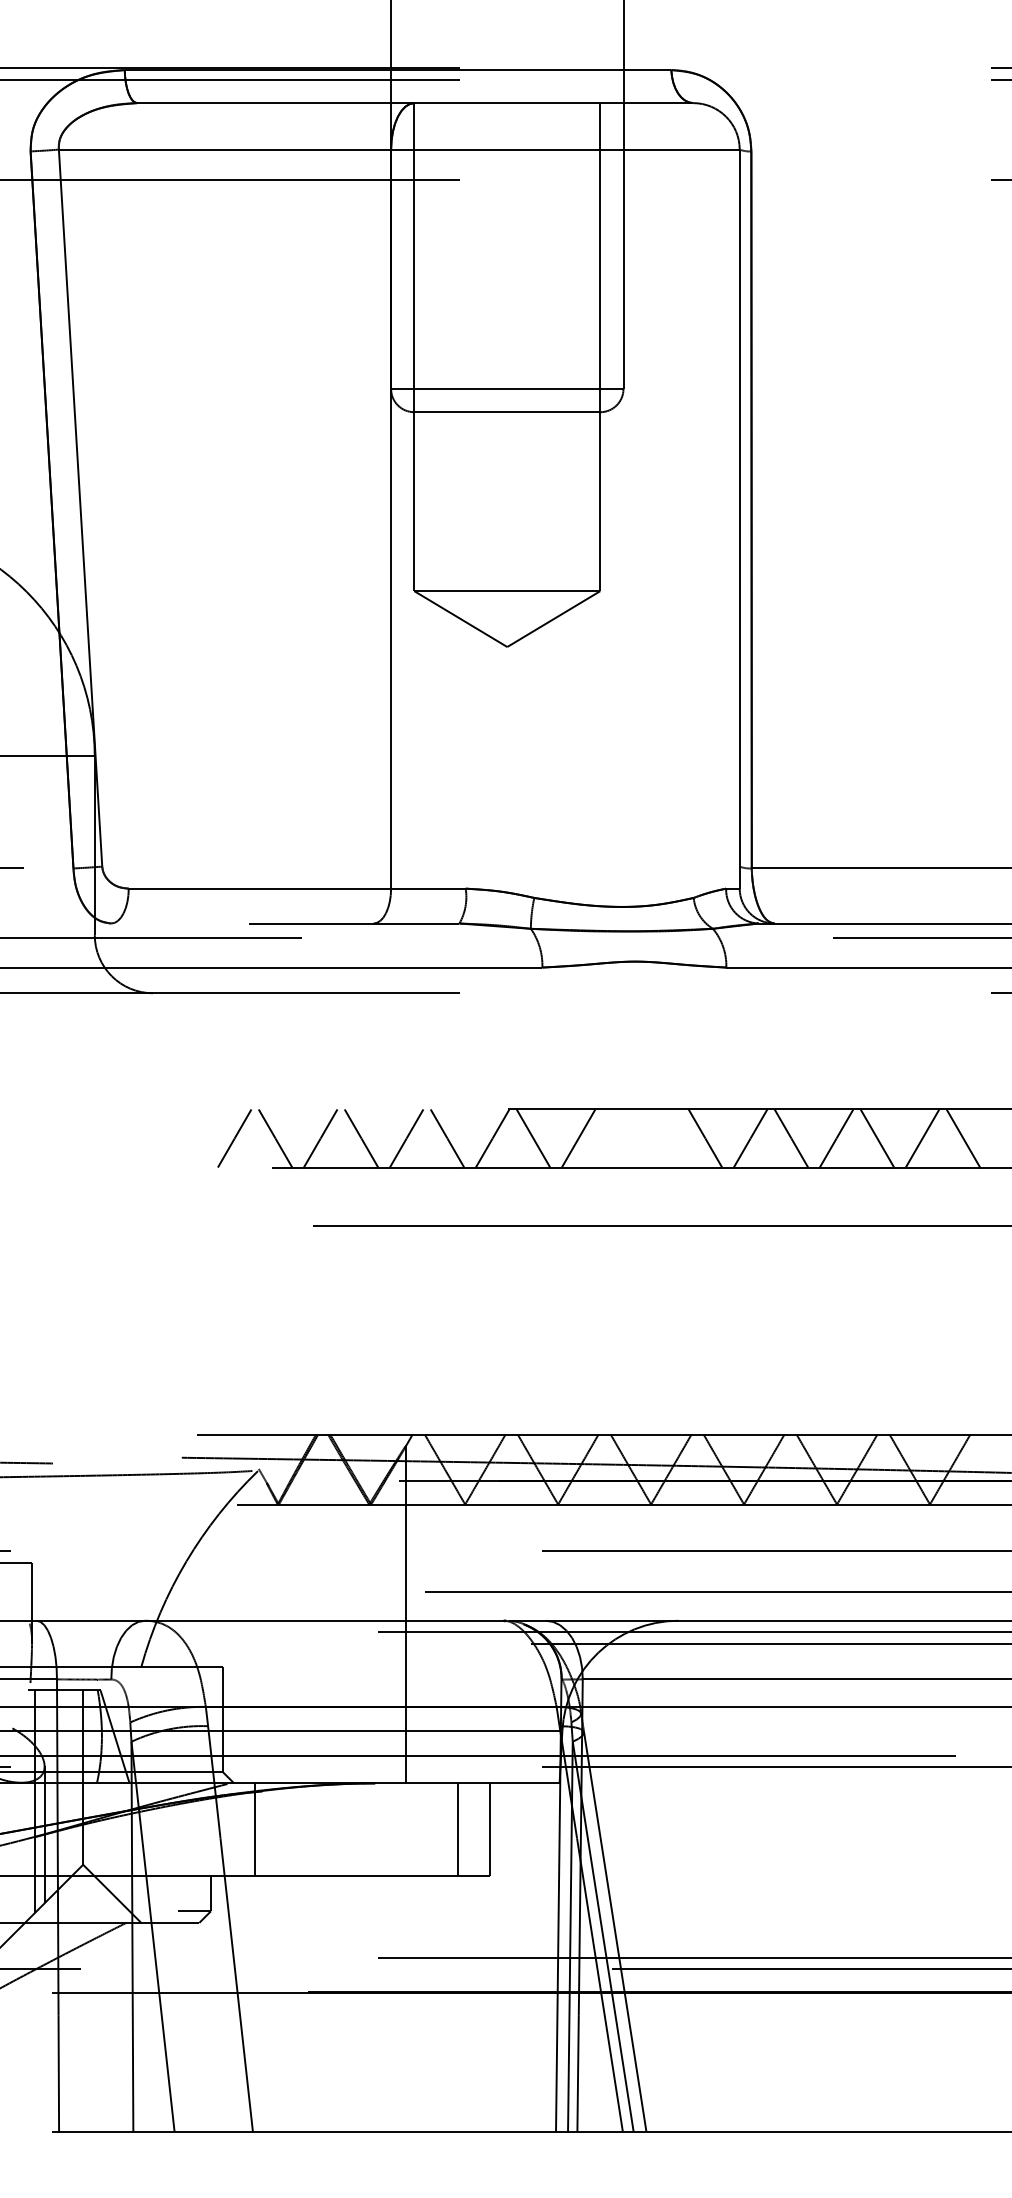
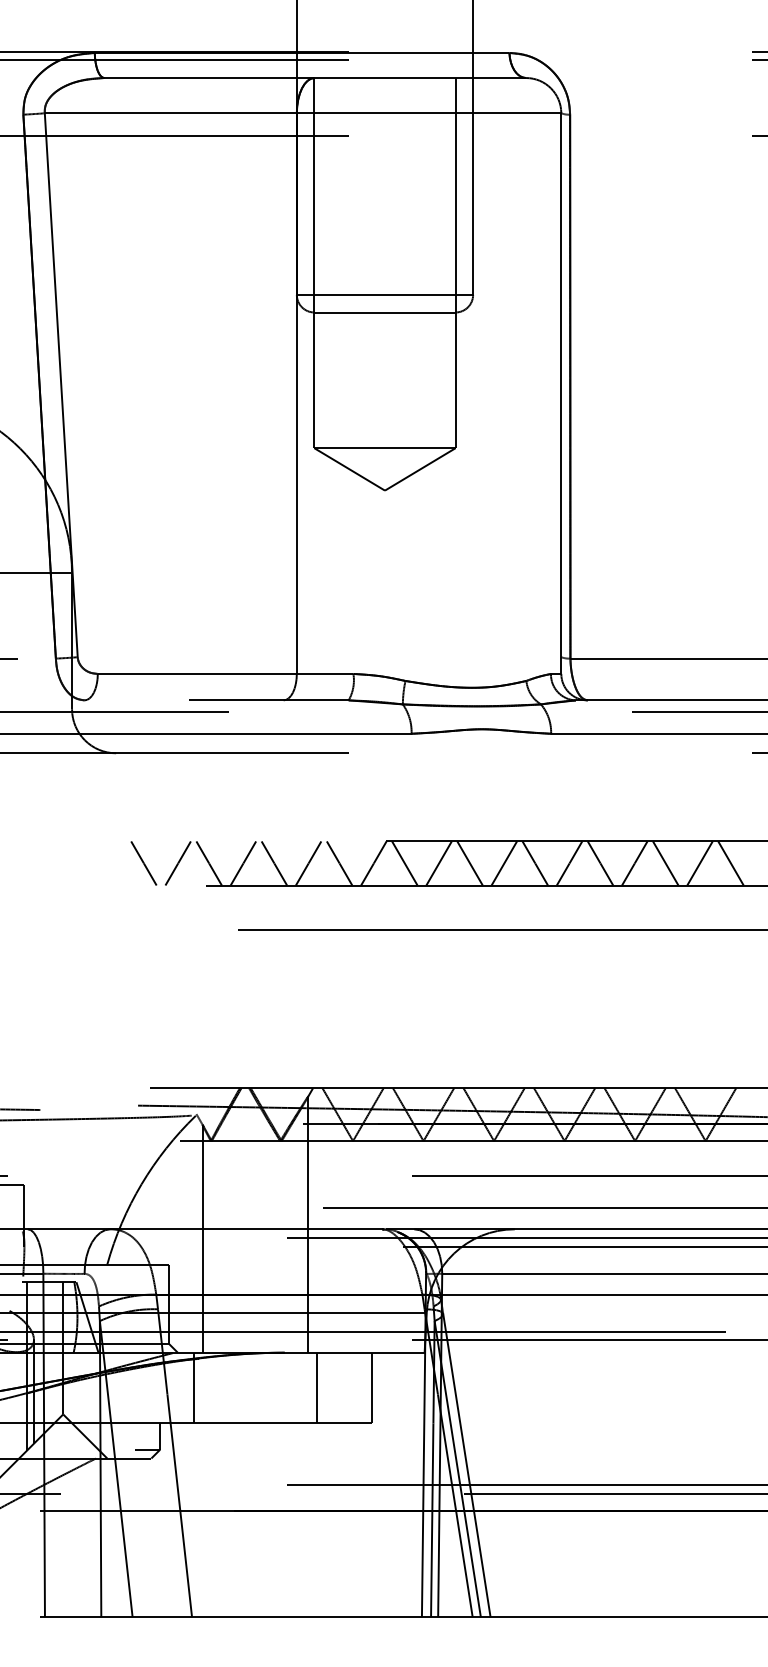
line: (189, 1138) -> (143, 863), added
line: (619, 1138) -> (470, 863), added
line: (664, 1138) -> (504, 863), added
line: (266, 1633) -> (202, 1238), added
line: (457, 1829) -> (316, 1387), moved

